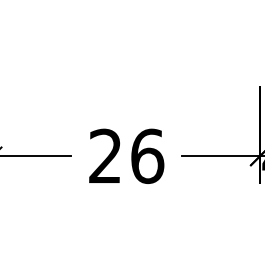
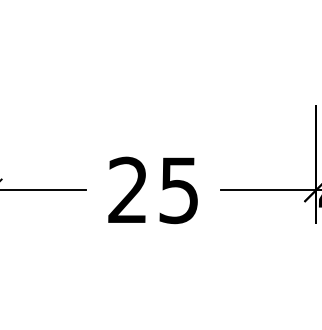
text: (147, 156) -> (179, 190), 26 -> 25

